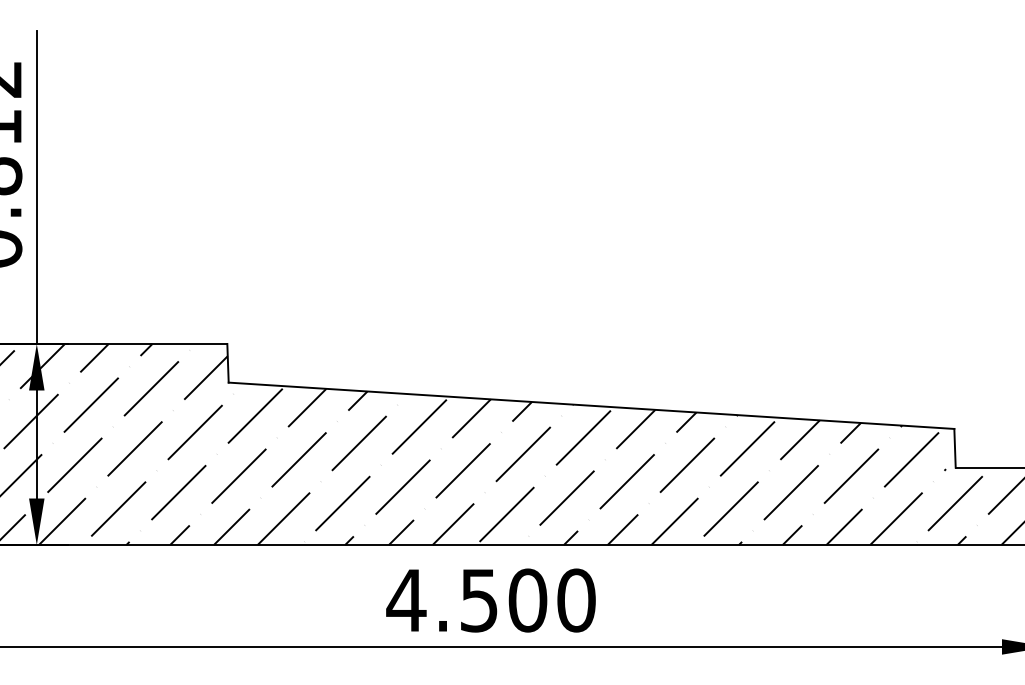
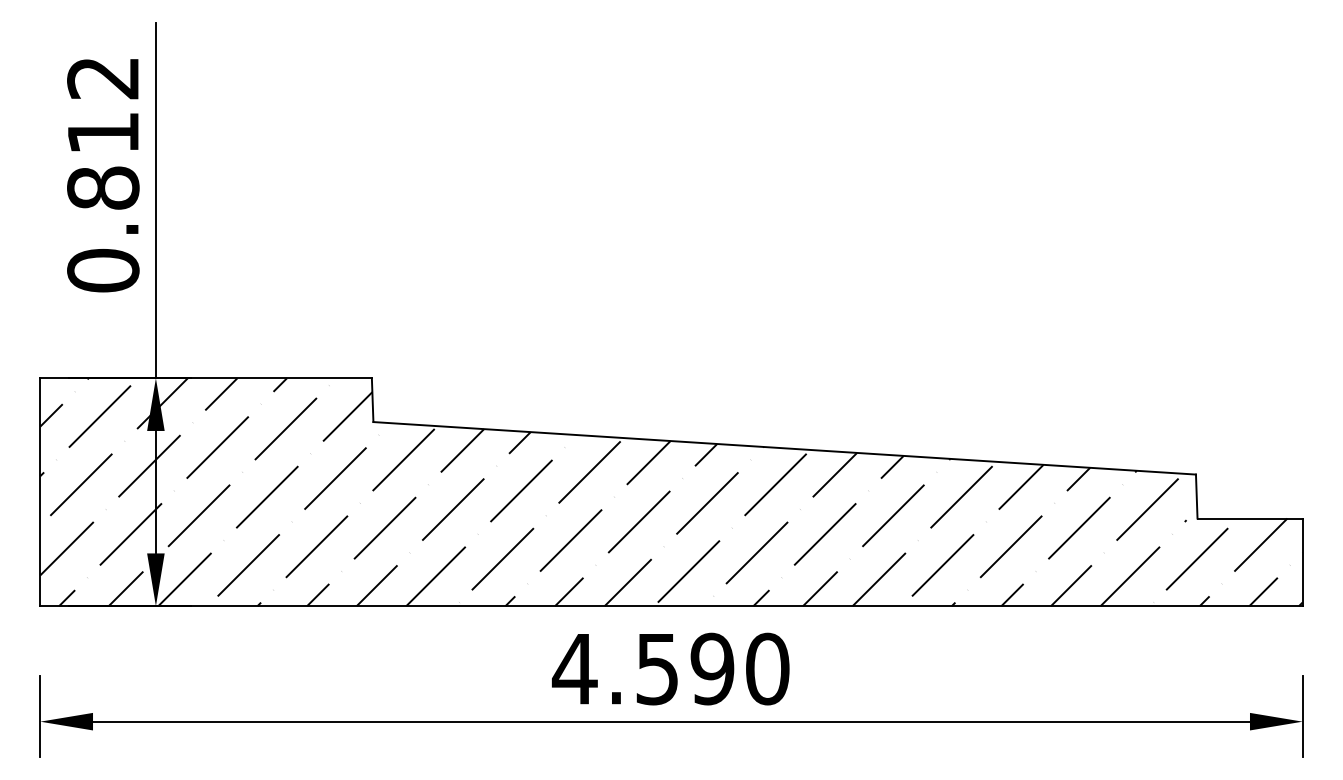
text: (527, 600) -> (712, 668), 4.500 -> 4.590

